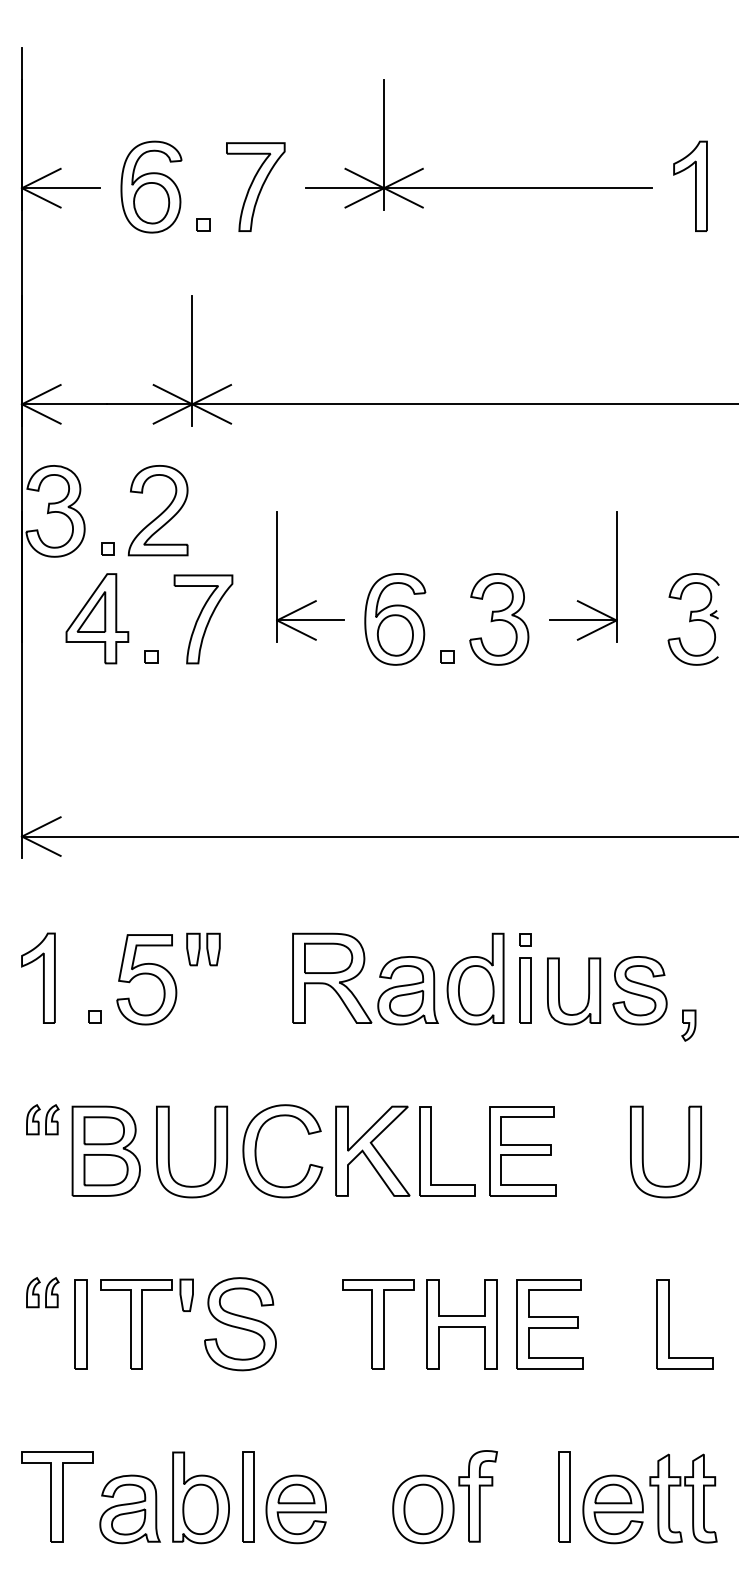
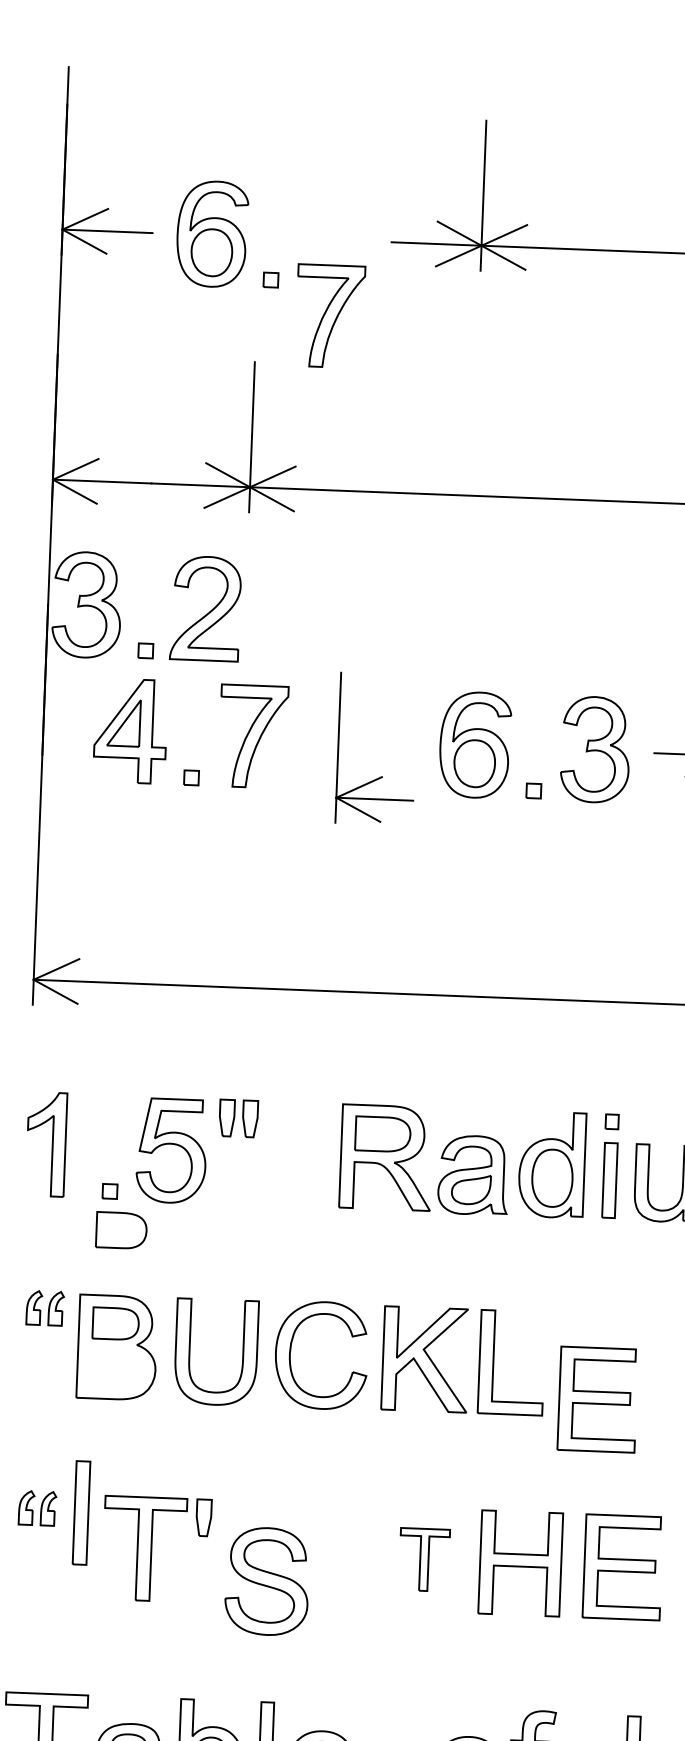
part: (255, 186) -> (329, 315), moved
part: (314, 600) -> (380, 776), moved
part: (522, 1151) -> (597, 1399), moved
part: (105, 1170) -> (120, 1230), moved
part: (80, 1324) -> (81, 1513), moved
part: (240, 1324) -> (267, 1581), moved
part: (378, 1324) -> (424, 1560), size x0.6

